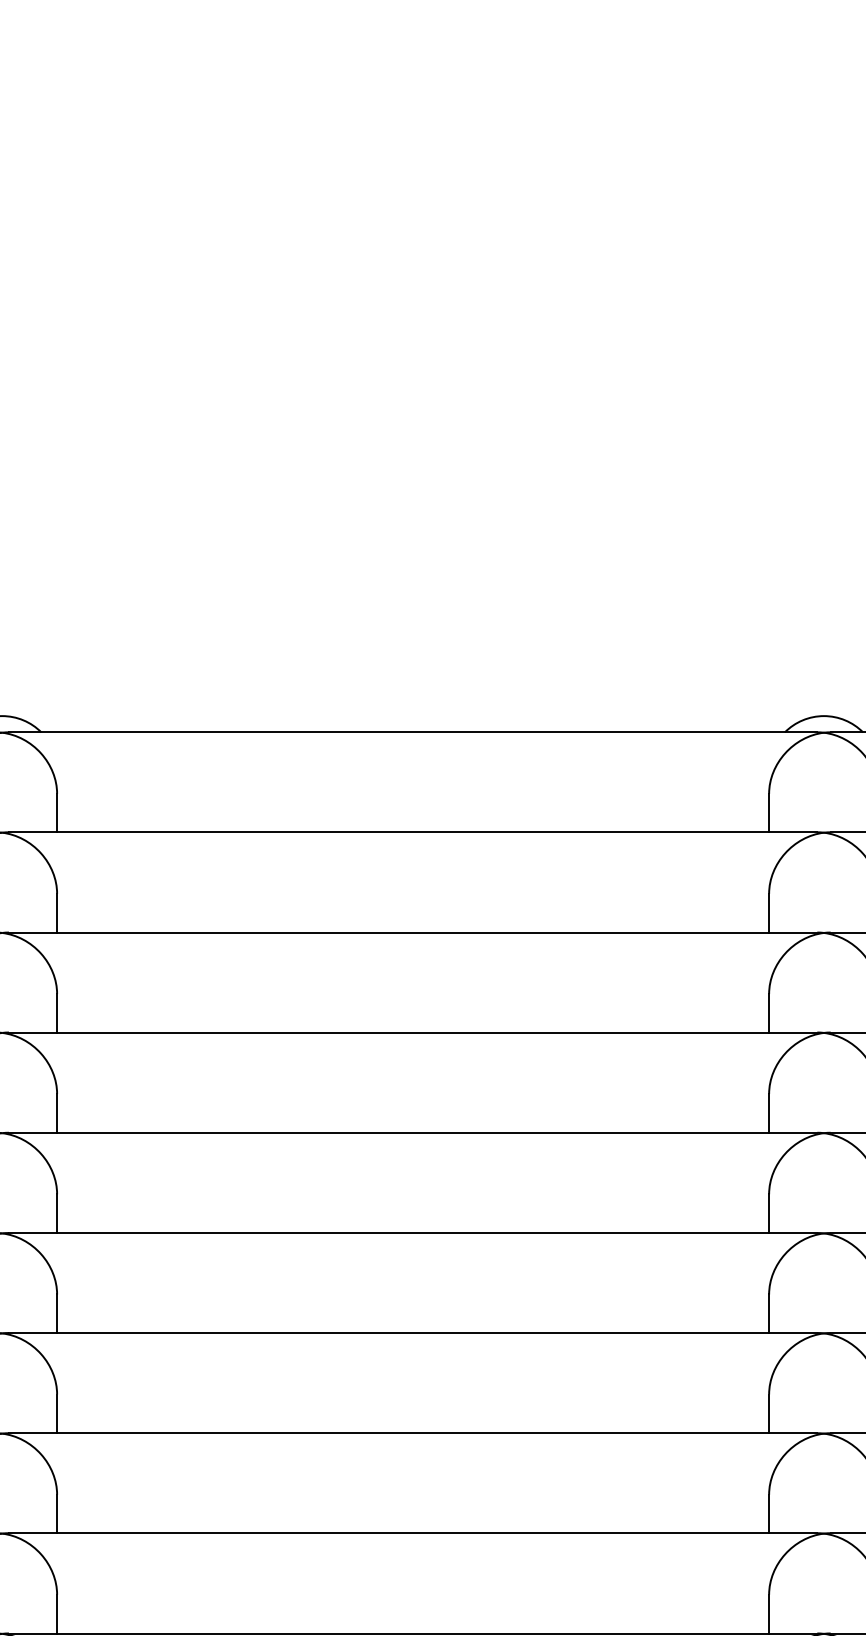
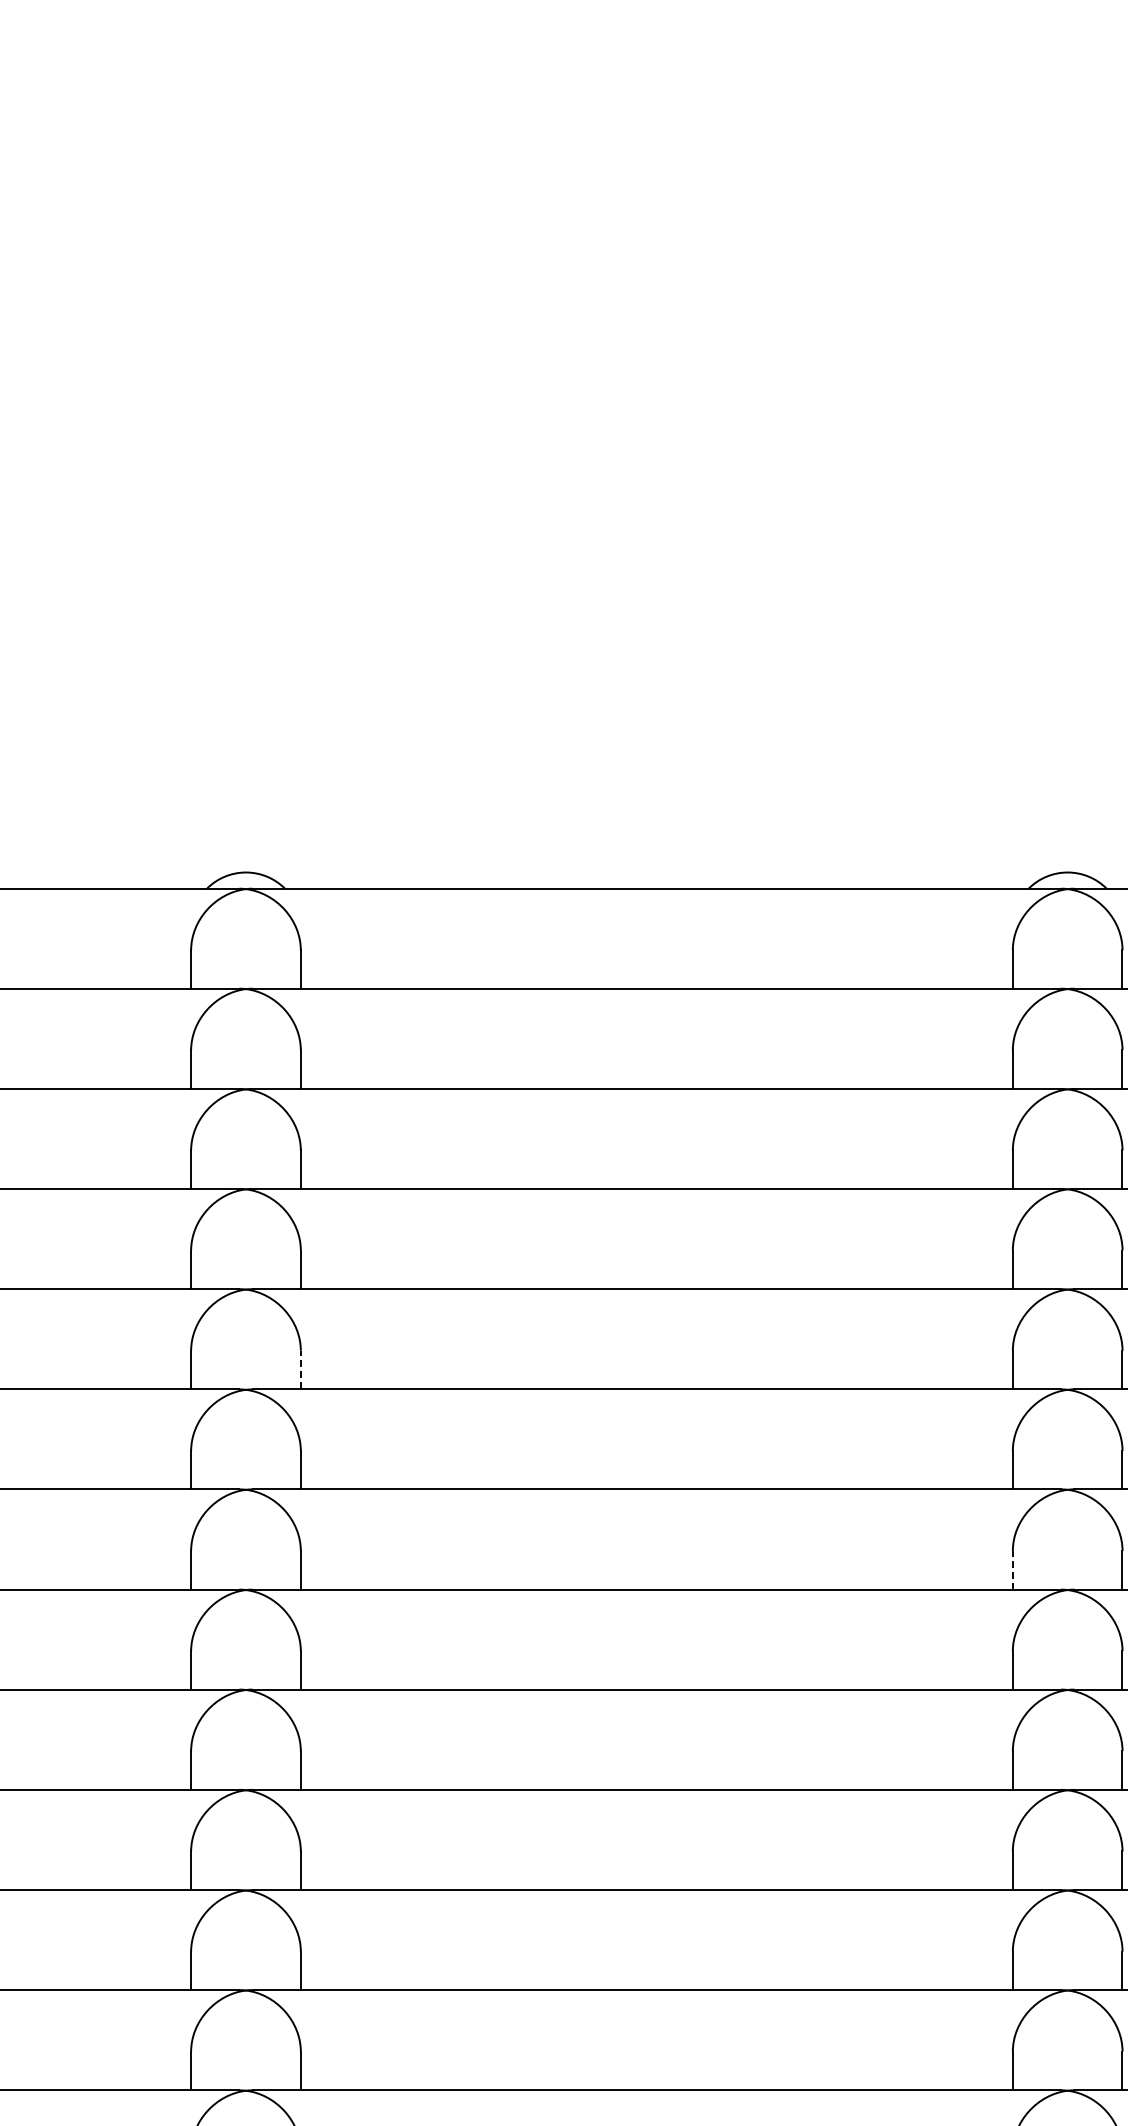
line: (56, 1213) -> (300, 1369), solid -> dashed
line: (768, 1413) -> (1012, 1569), solid -> dashed

